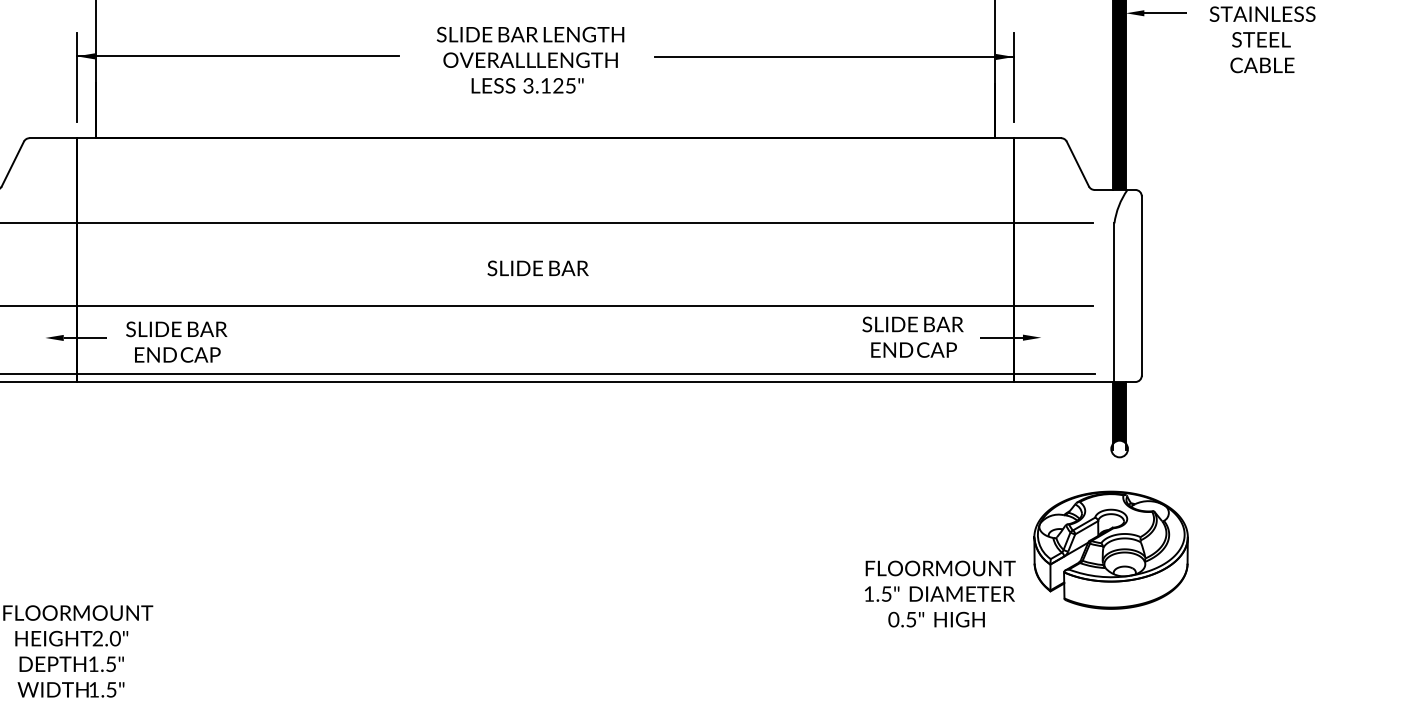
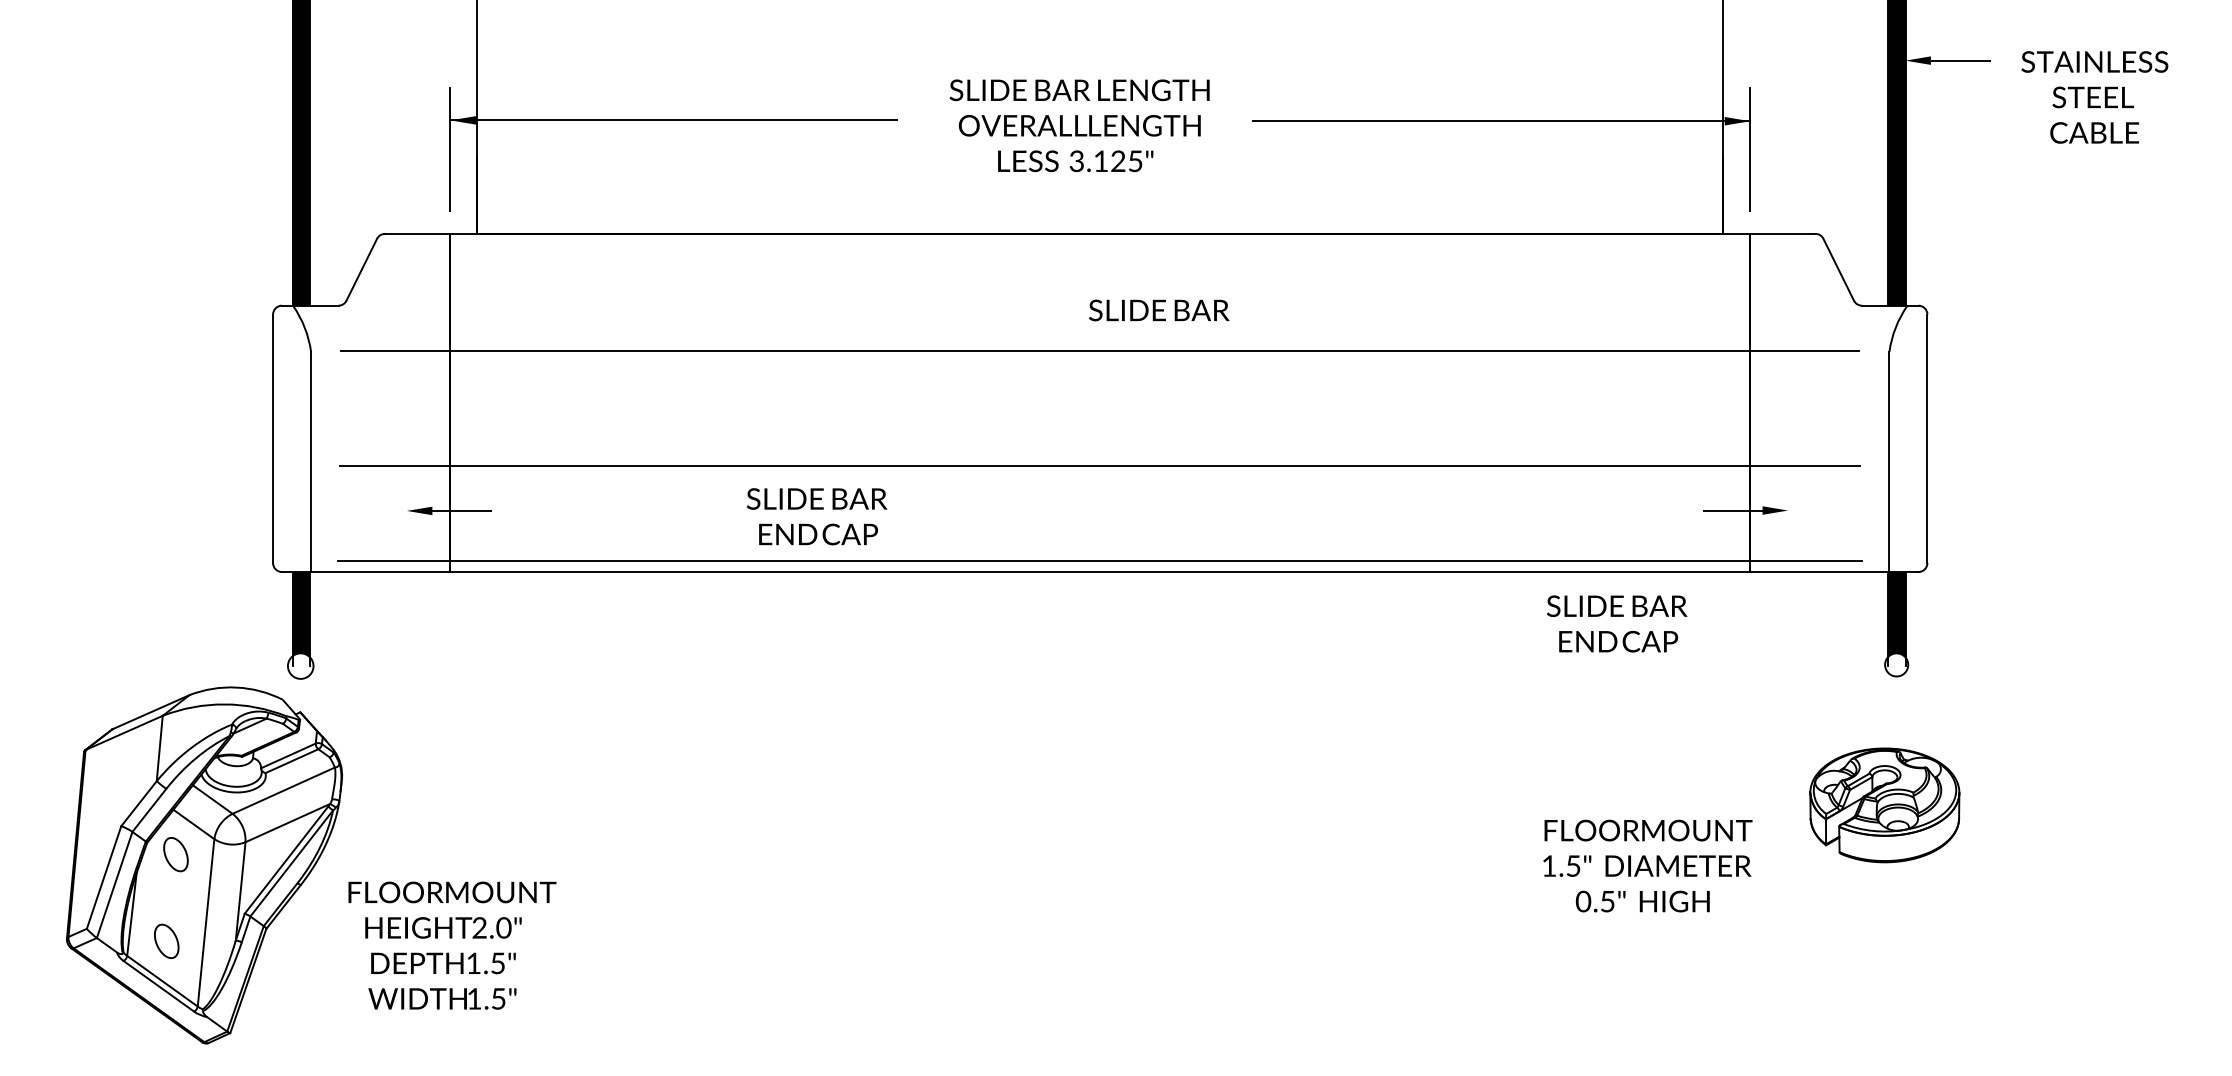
text: (538, 268) -> (1159, 310), moved
text: (913, 336) -> (1617, 623), moved
text: (177, 341) -> (817, 516), moved
part: (1110, 550) -> (1884, 805), size x0.7

